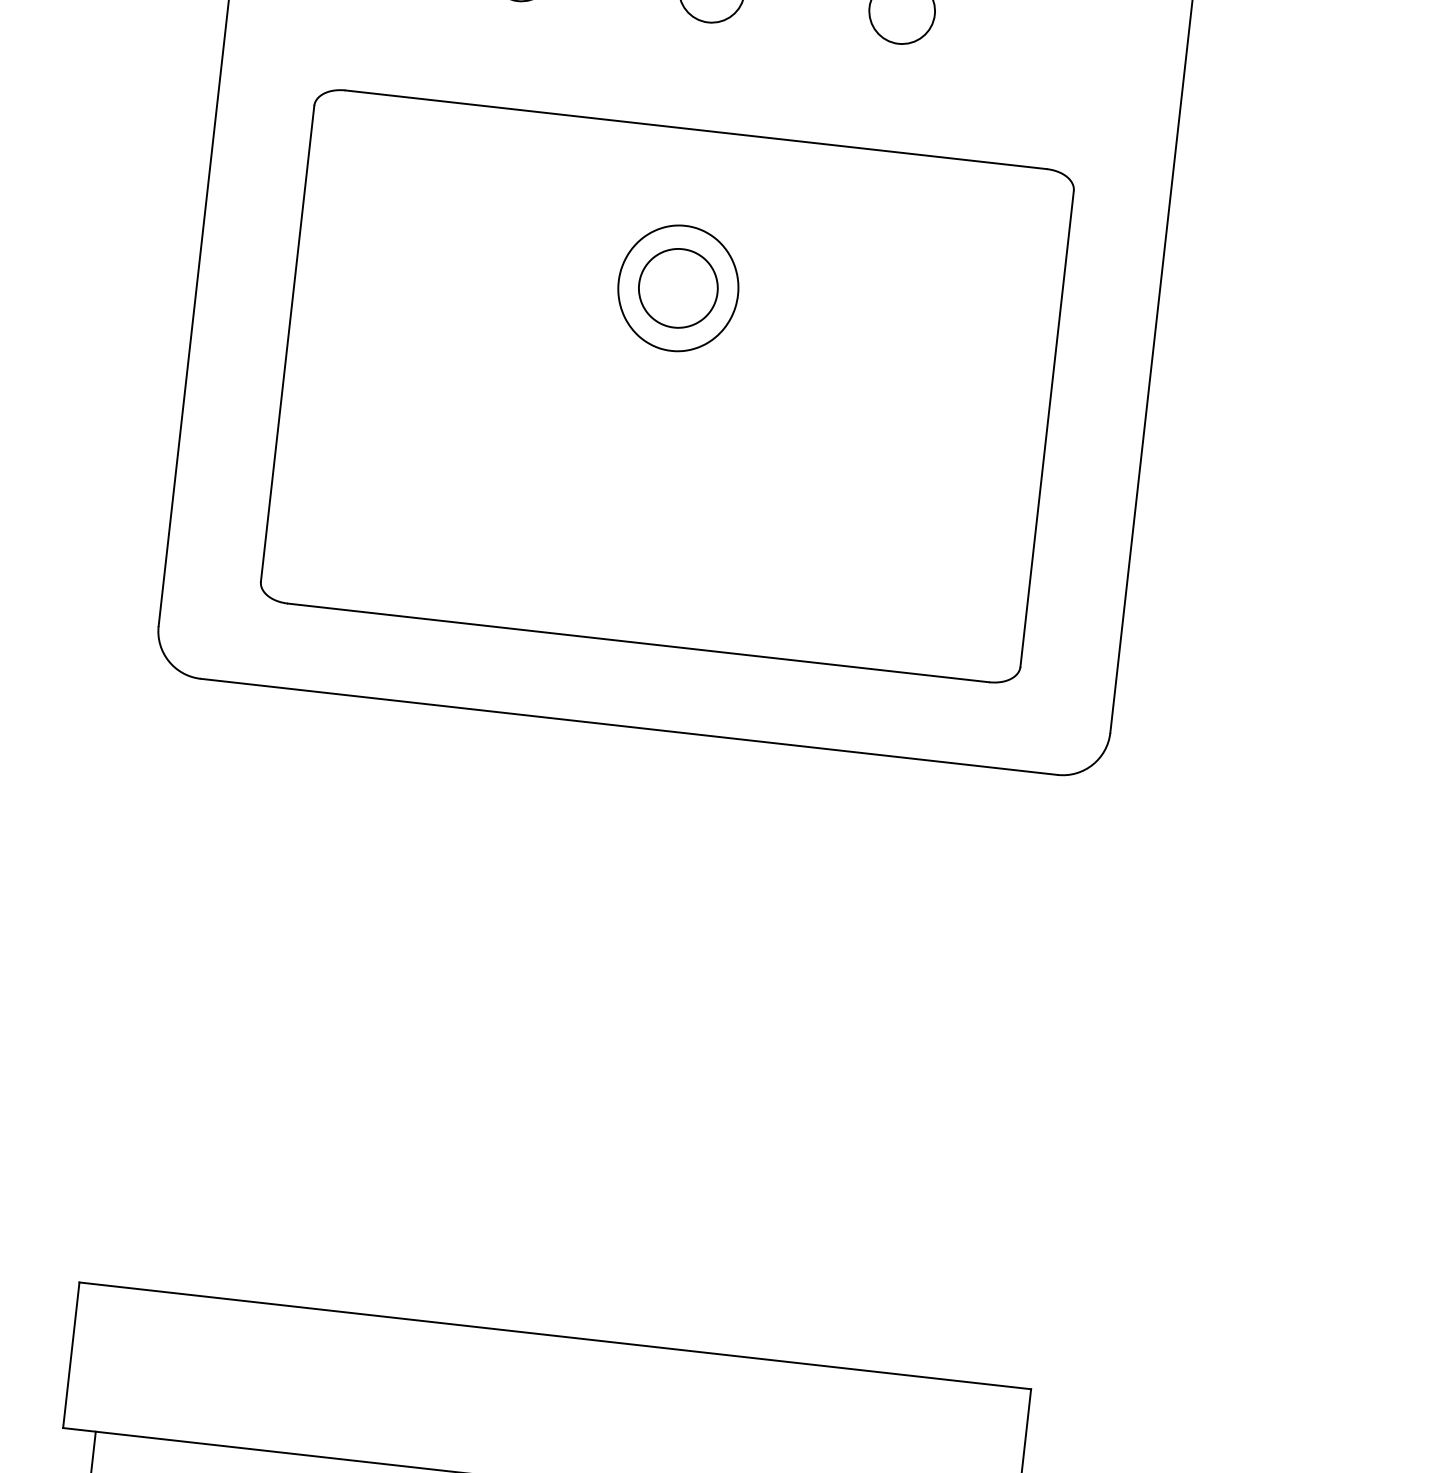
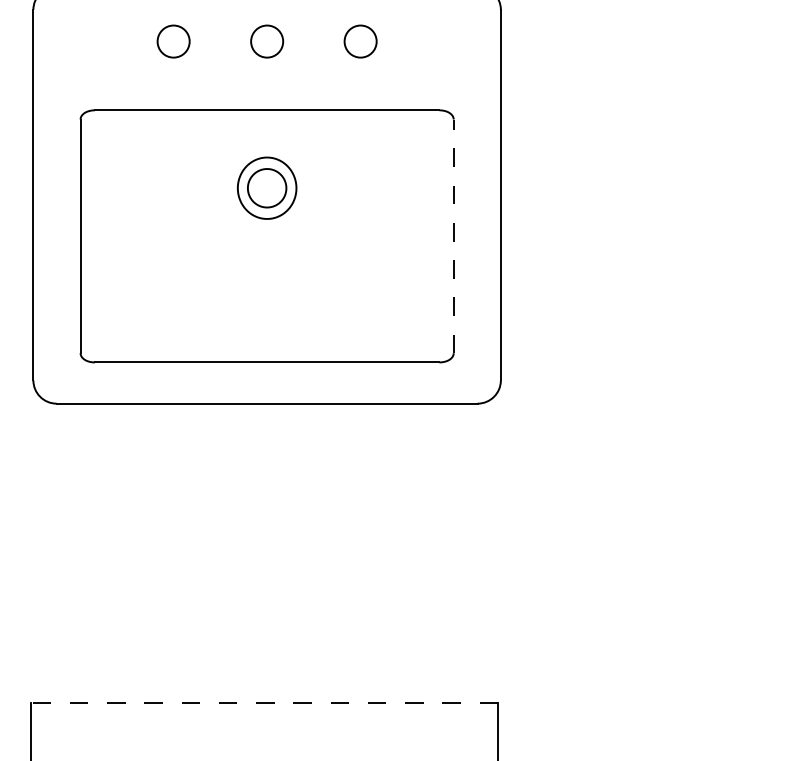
line: (1046, 429) -> (453, 236), solid -> dashed
line: (555, 1336) -> (264, 703), solid -> dashed

